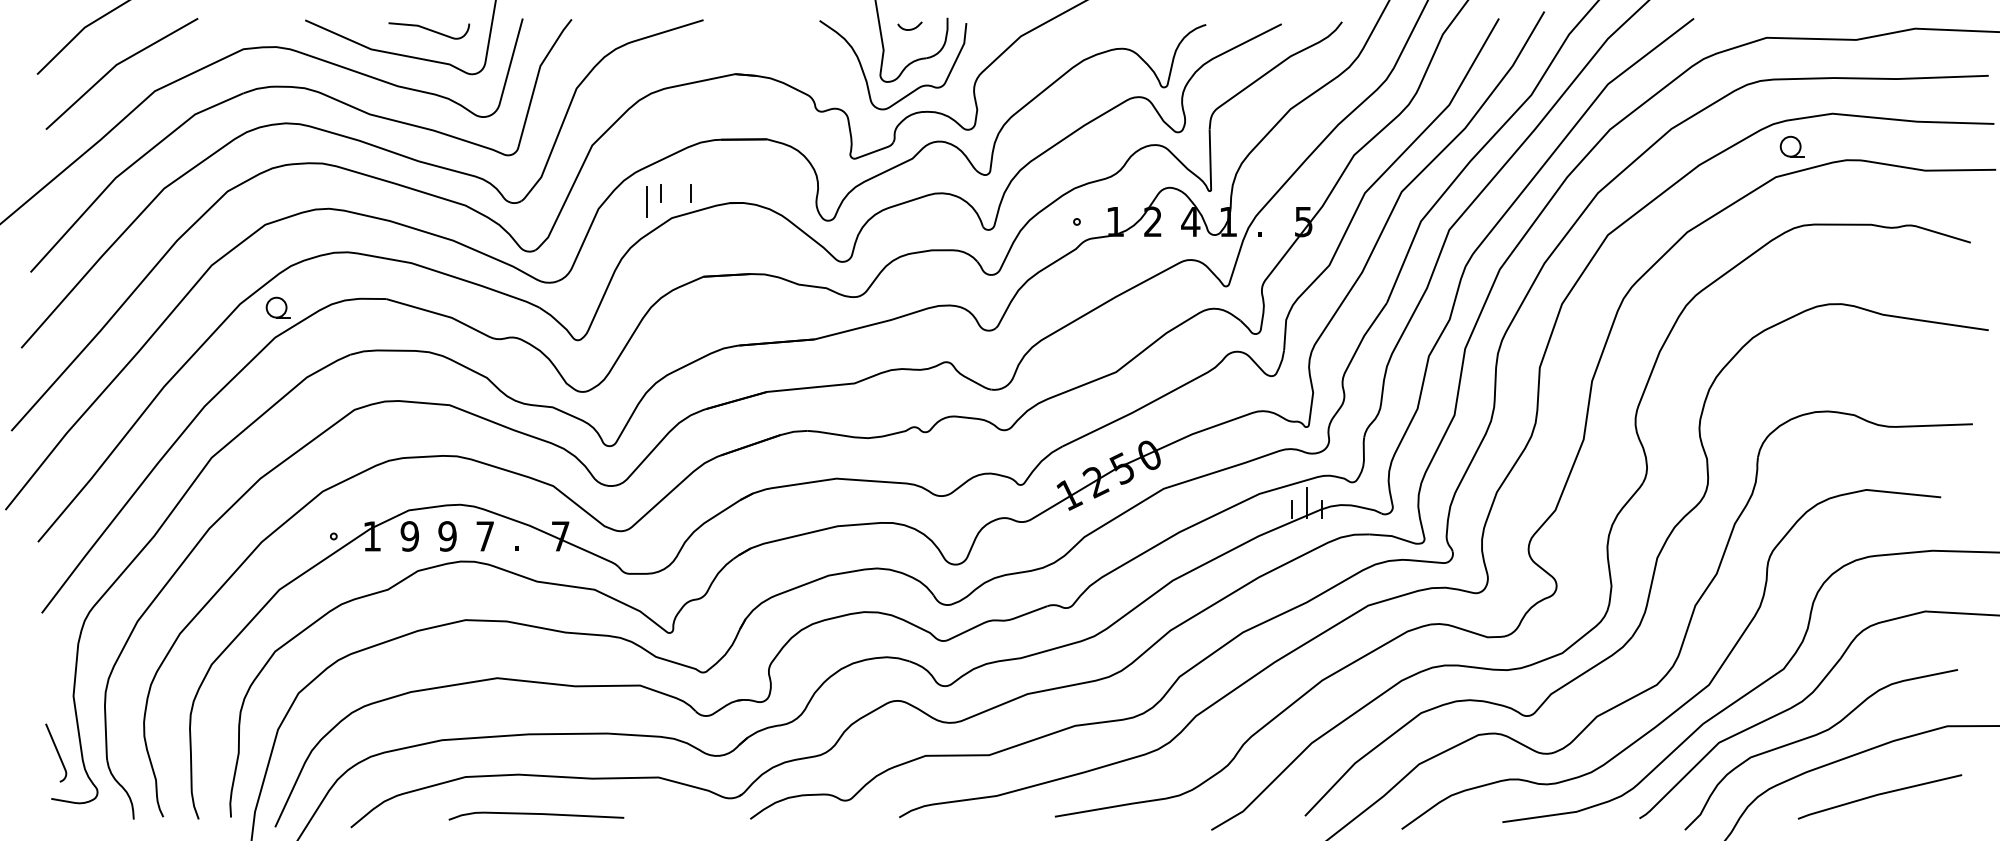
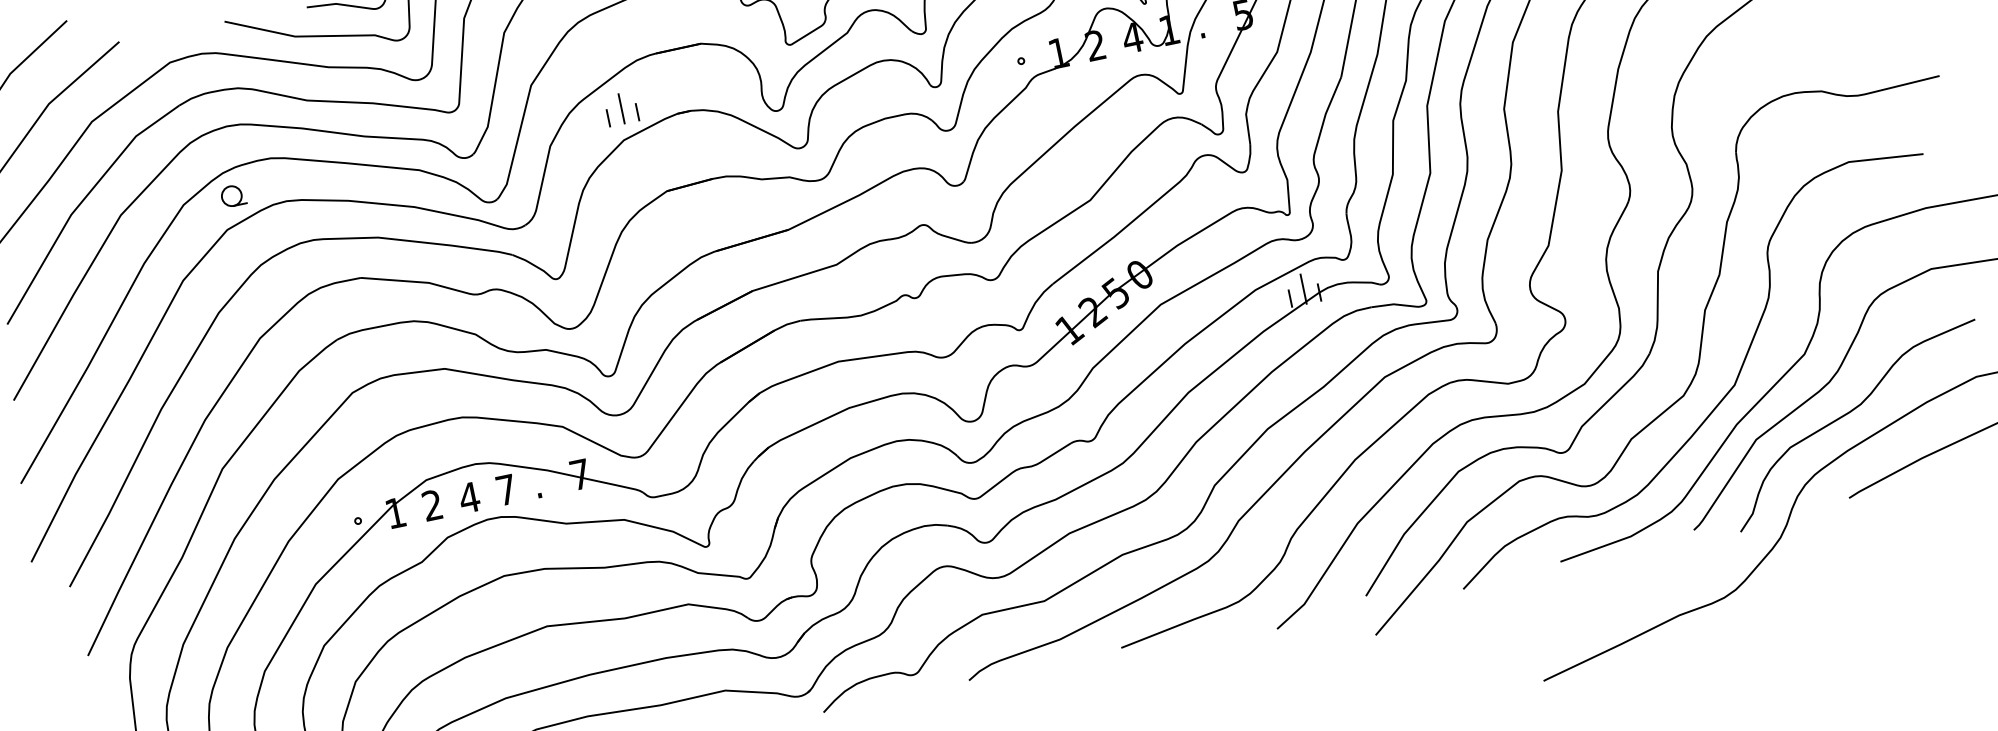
line: (646, 201) -> (621, 108), moved
part: (277, 307) -> (232, 195), moved
text: (409, 536) -> (432, 505), 9 -> 2
text: (447, 536) -> (469, 497), 9 -> 4

